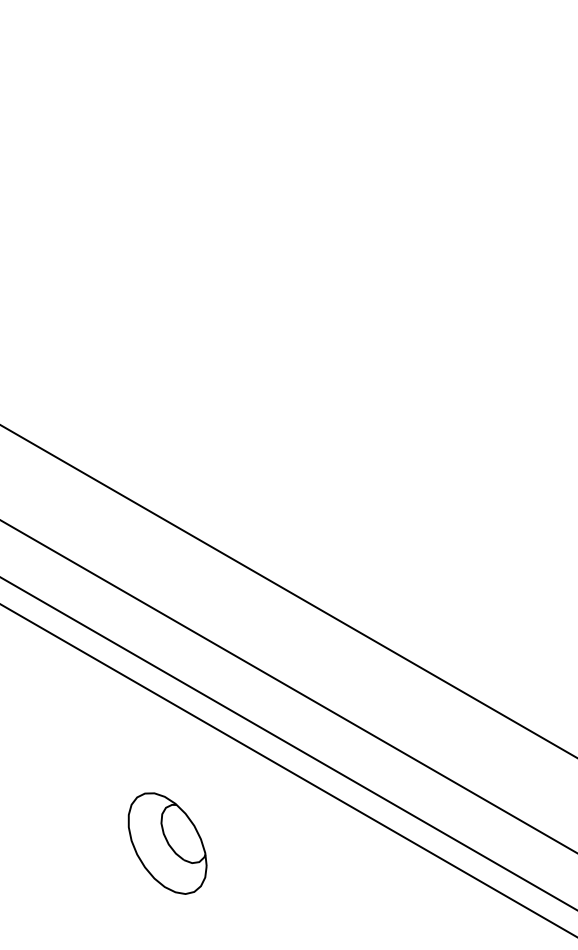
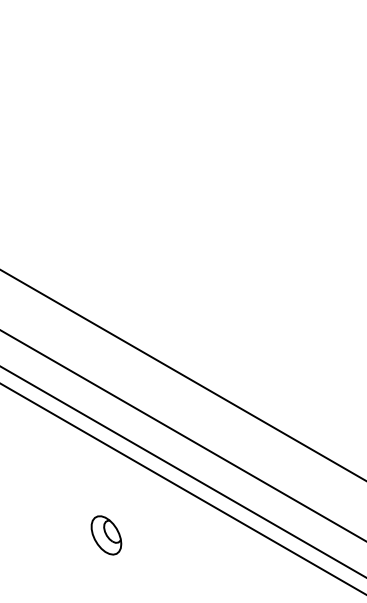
part: (167, 843) -> (106, 535), size x0.6

